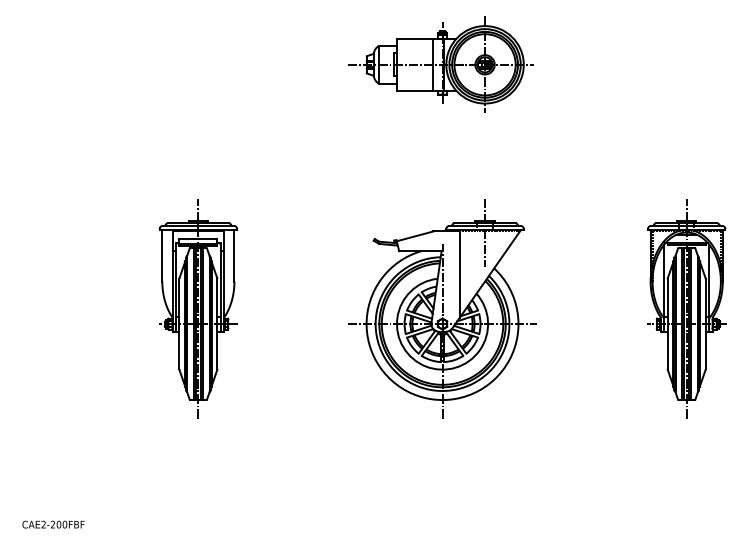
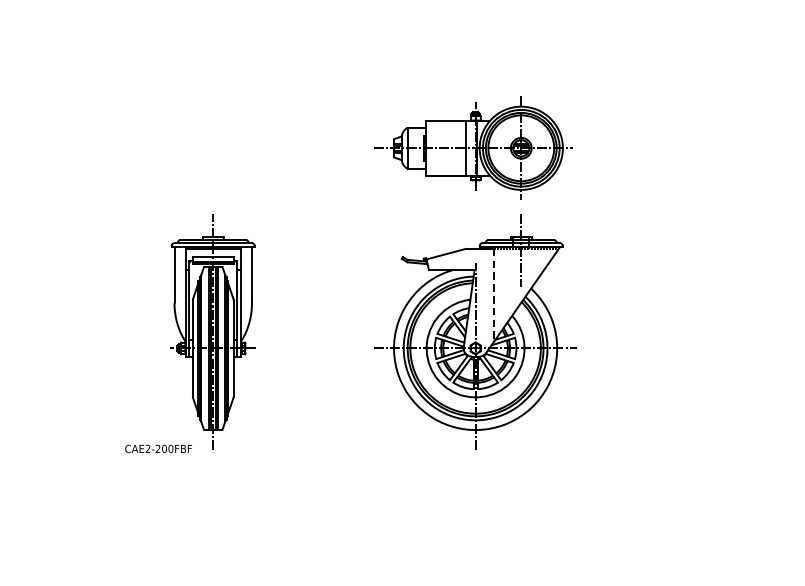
part: (440, 64) -> (473, 147), moved
line: (459, 274) -> (493, 295), solid -> dashed
part: (686, 308) -> (737, 331), removed
text: (53, 524) -> (158, 448), moved

